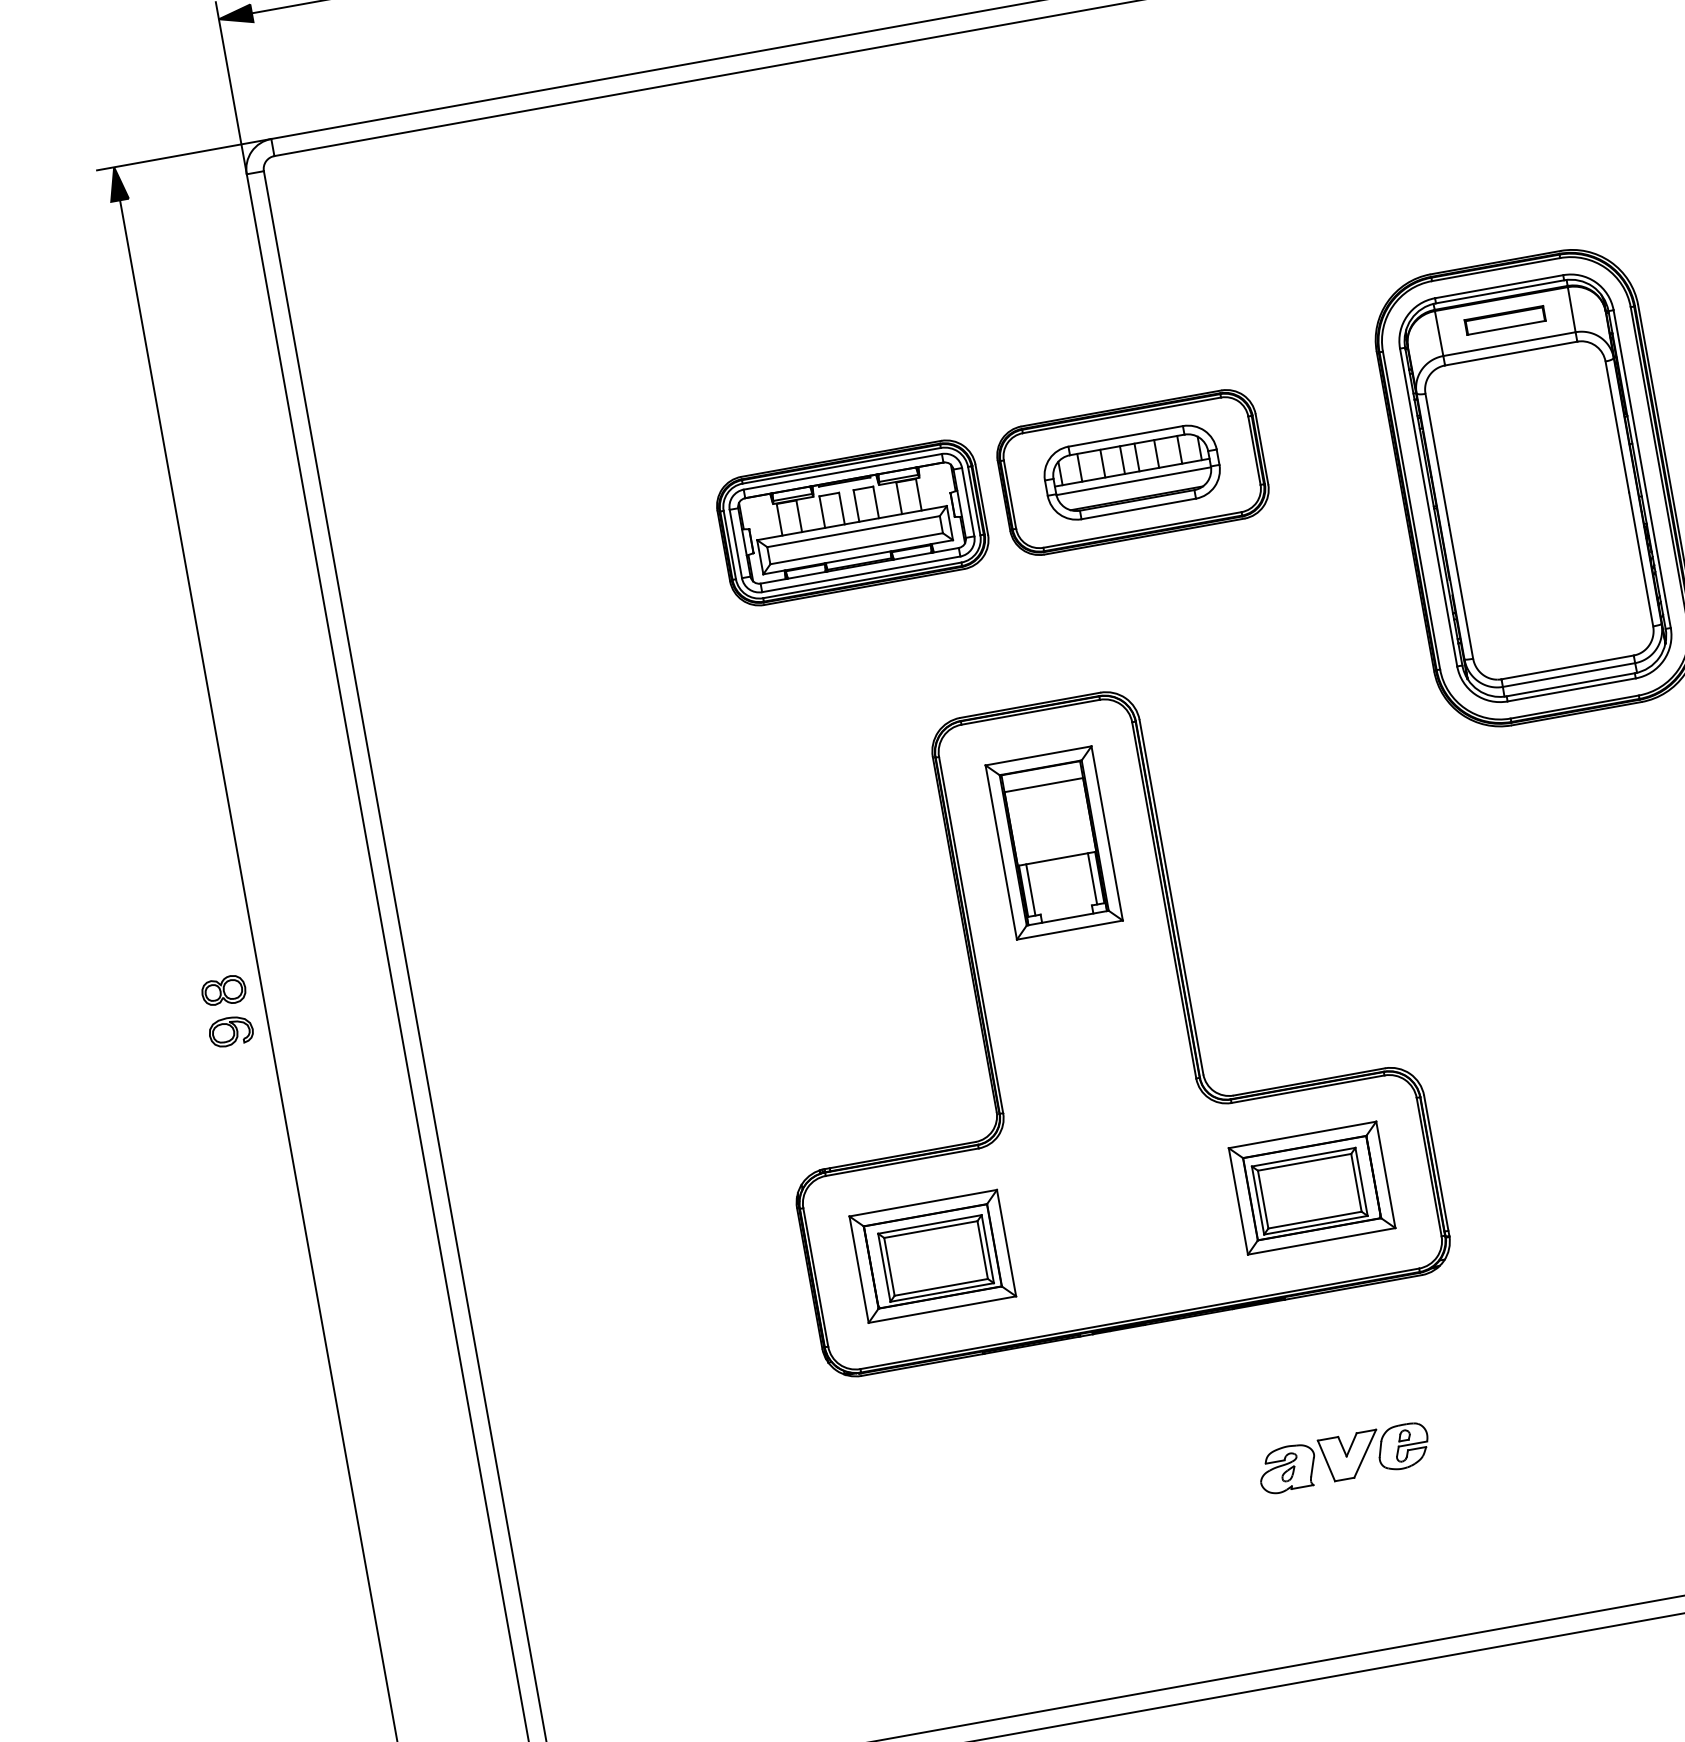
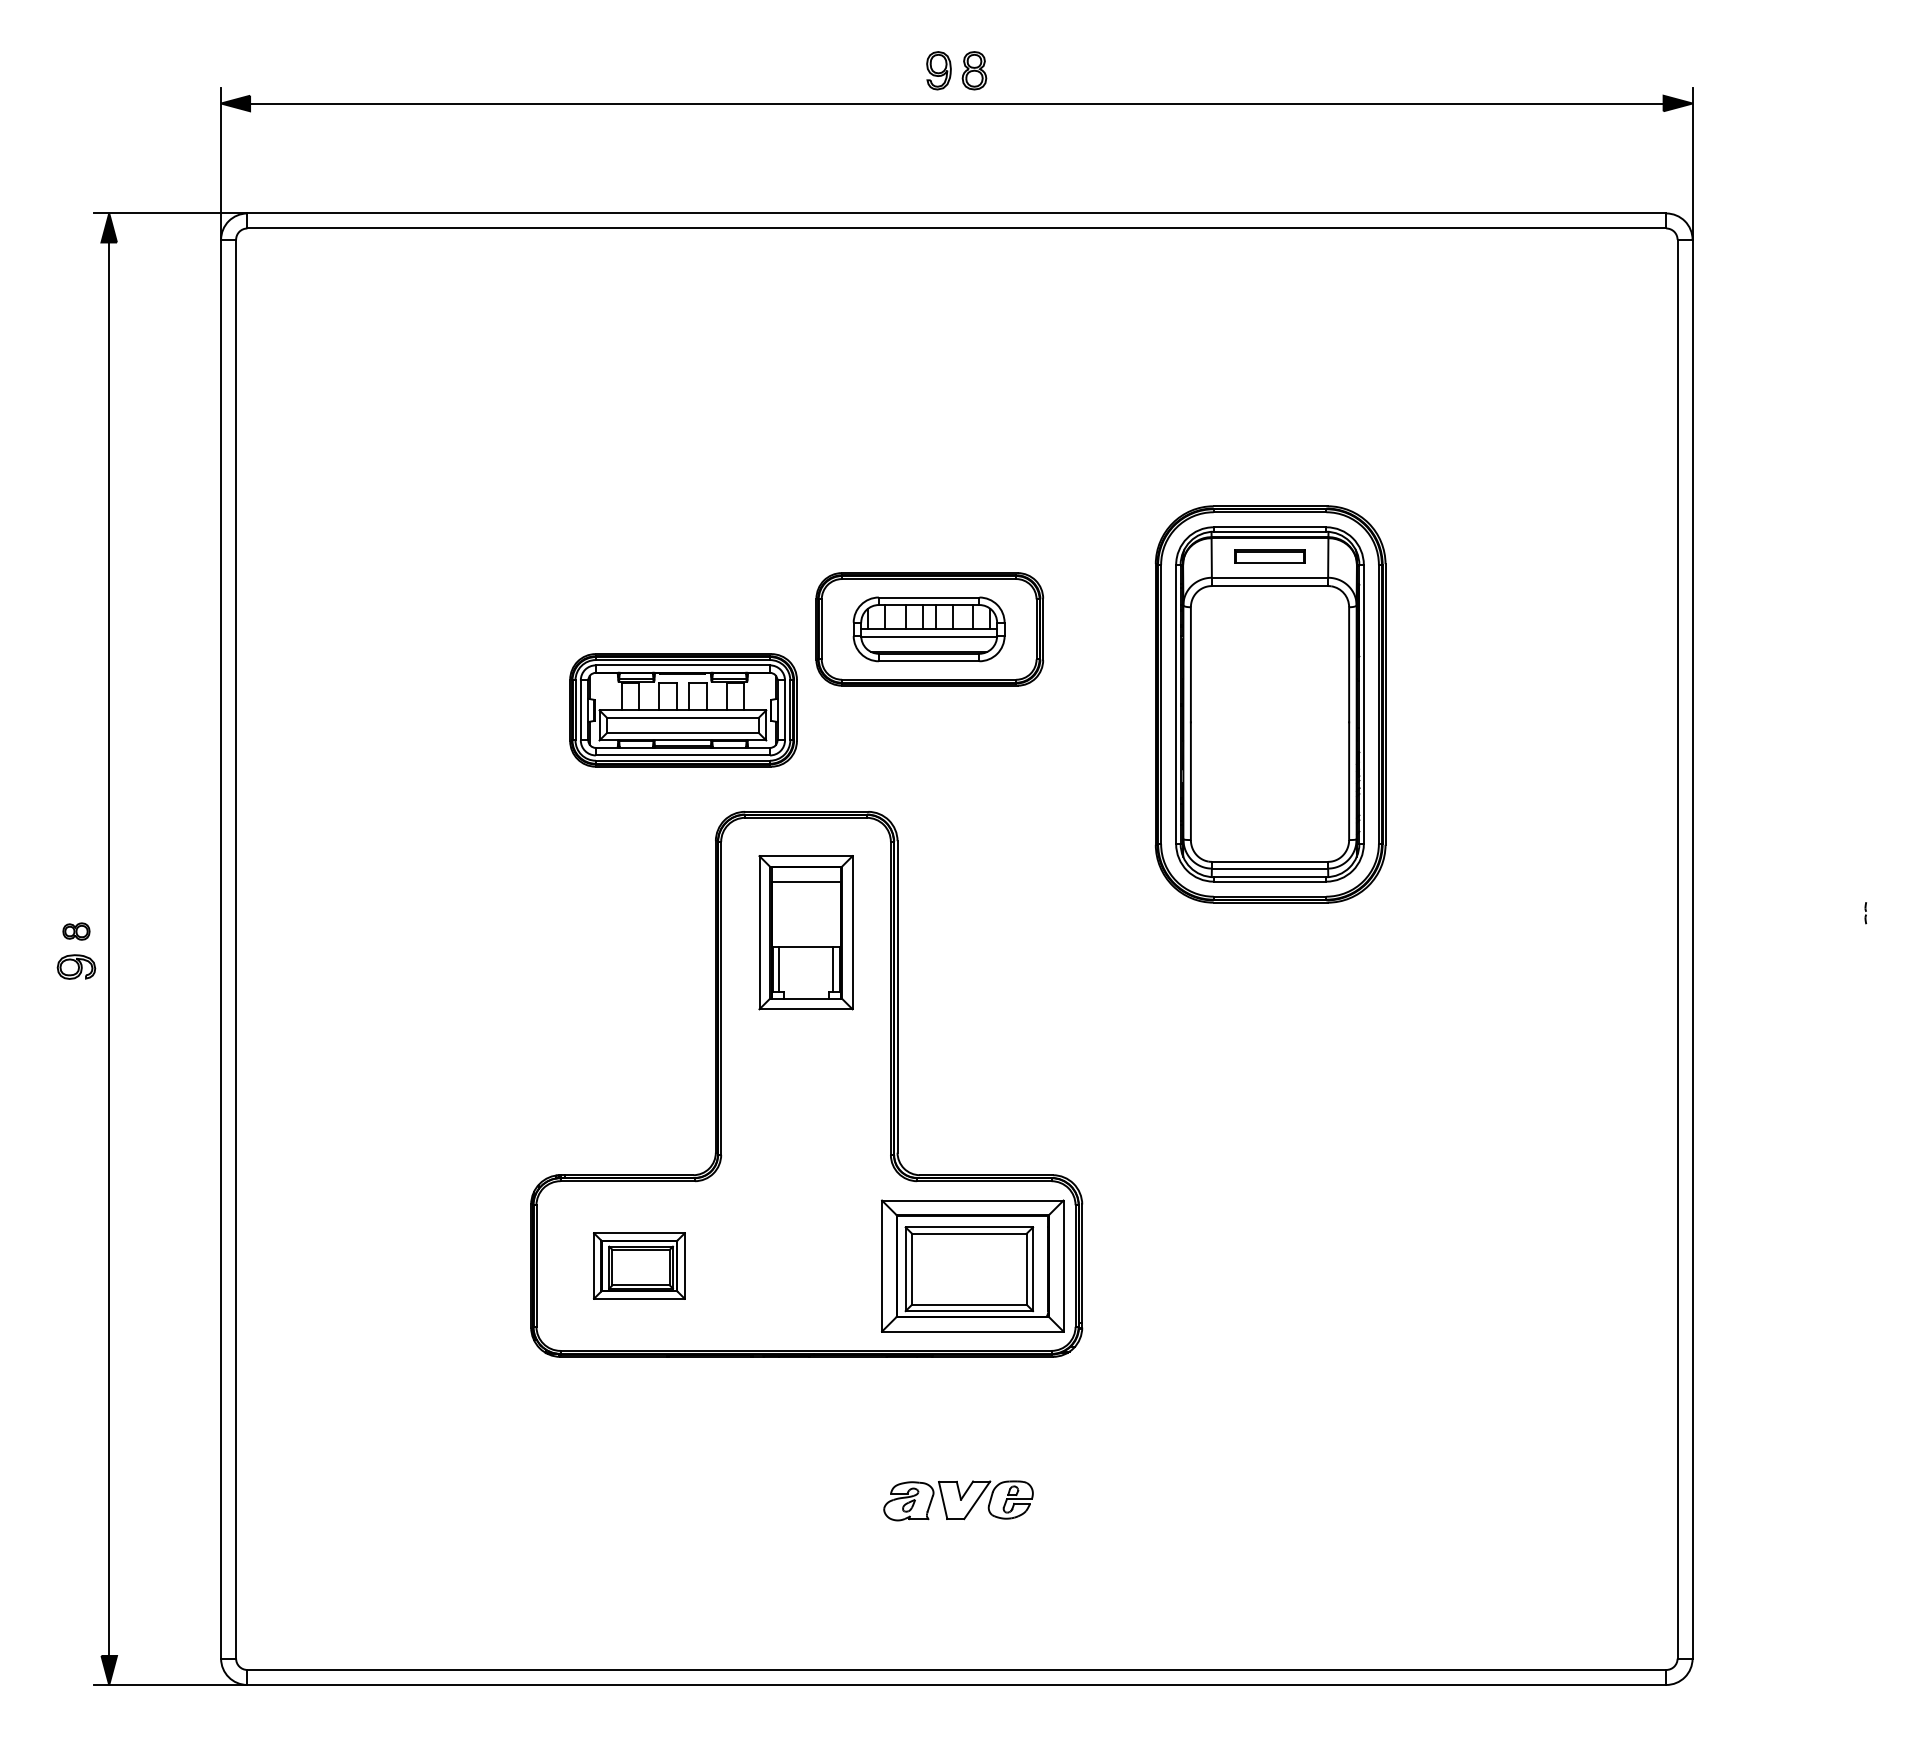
part: (852, 523) -> (683, 710), moved
part: (223, 990) -> (76, 931), size x0.7
part: (1311, 1187) -> (972, 1265), size x1.4
part: (932, 1255) -> (639, 1265), size x0.7

